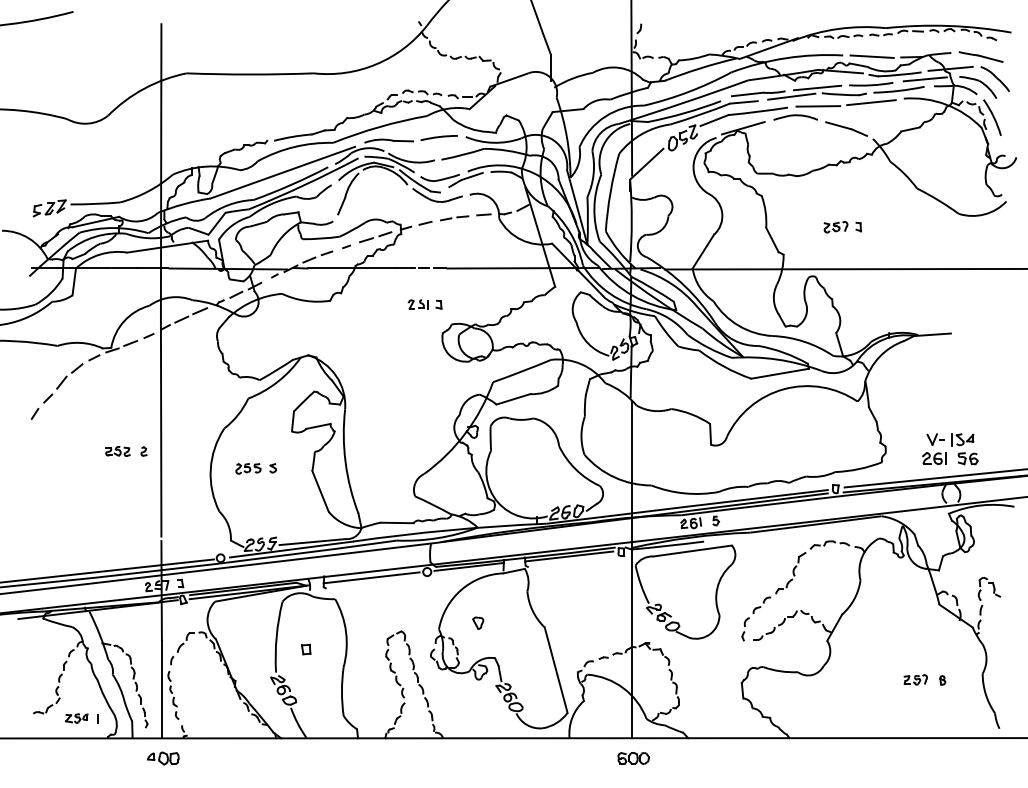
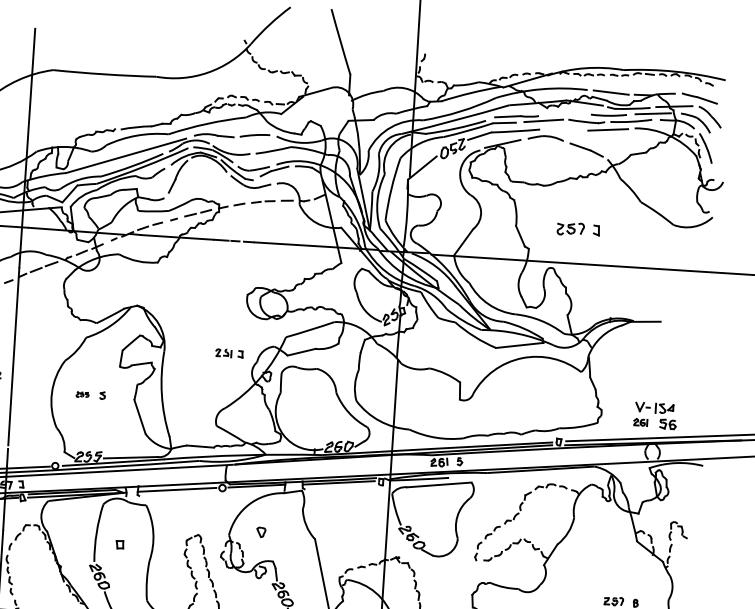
line: (817, 87) -> (565, 114), removed
line: (818, 106) -> (564, 130), removed
part: (842, 227) -> (578, 229), size x1.4
part: (424, 304) -> (228, 353), moved
part: (934, 458) -> (640, 422), size x0.7
part: (248, 468) -> (82, 394), size x0.6

